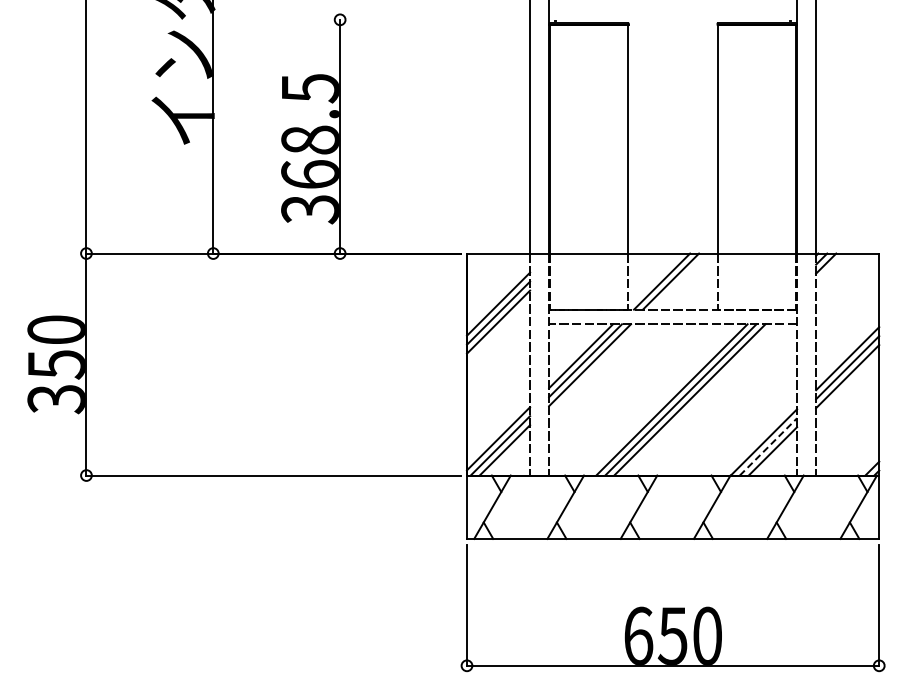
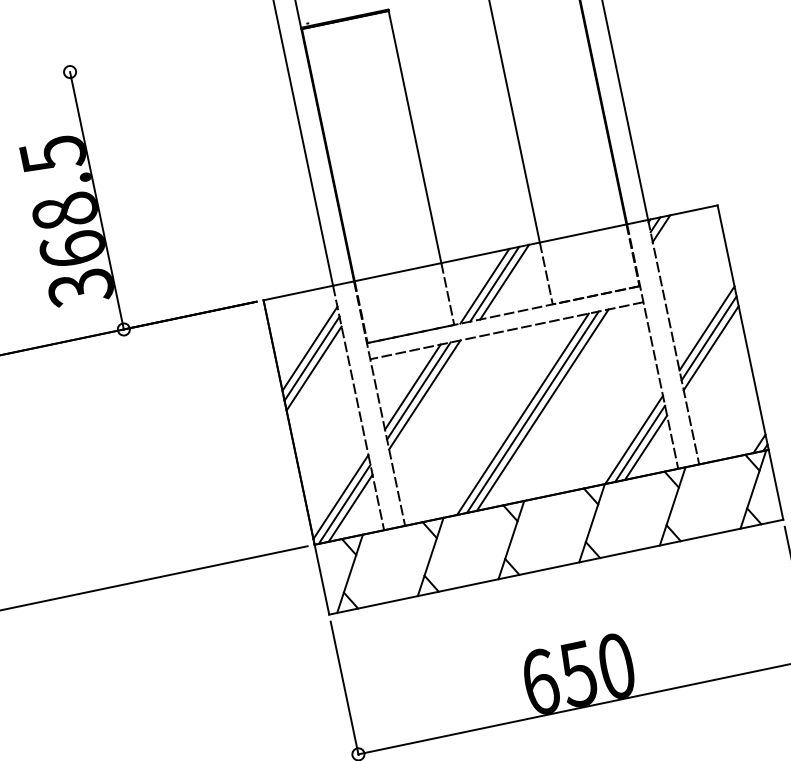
line: (679, 281) -> (504, 282), added
line: (768, 446) -> (640, 443), dashed -> solid

